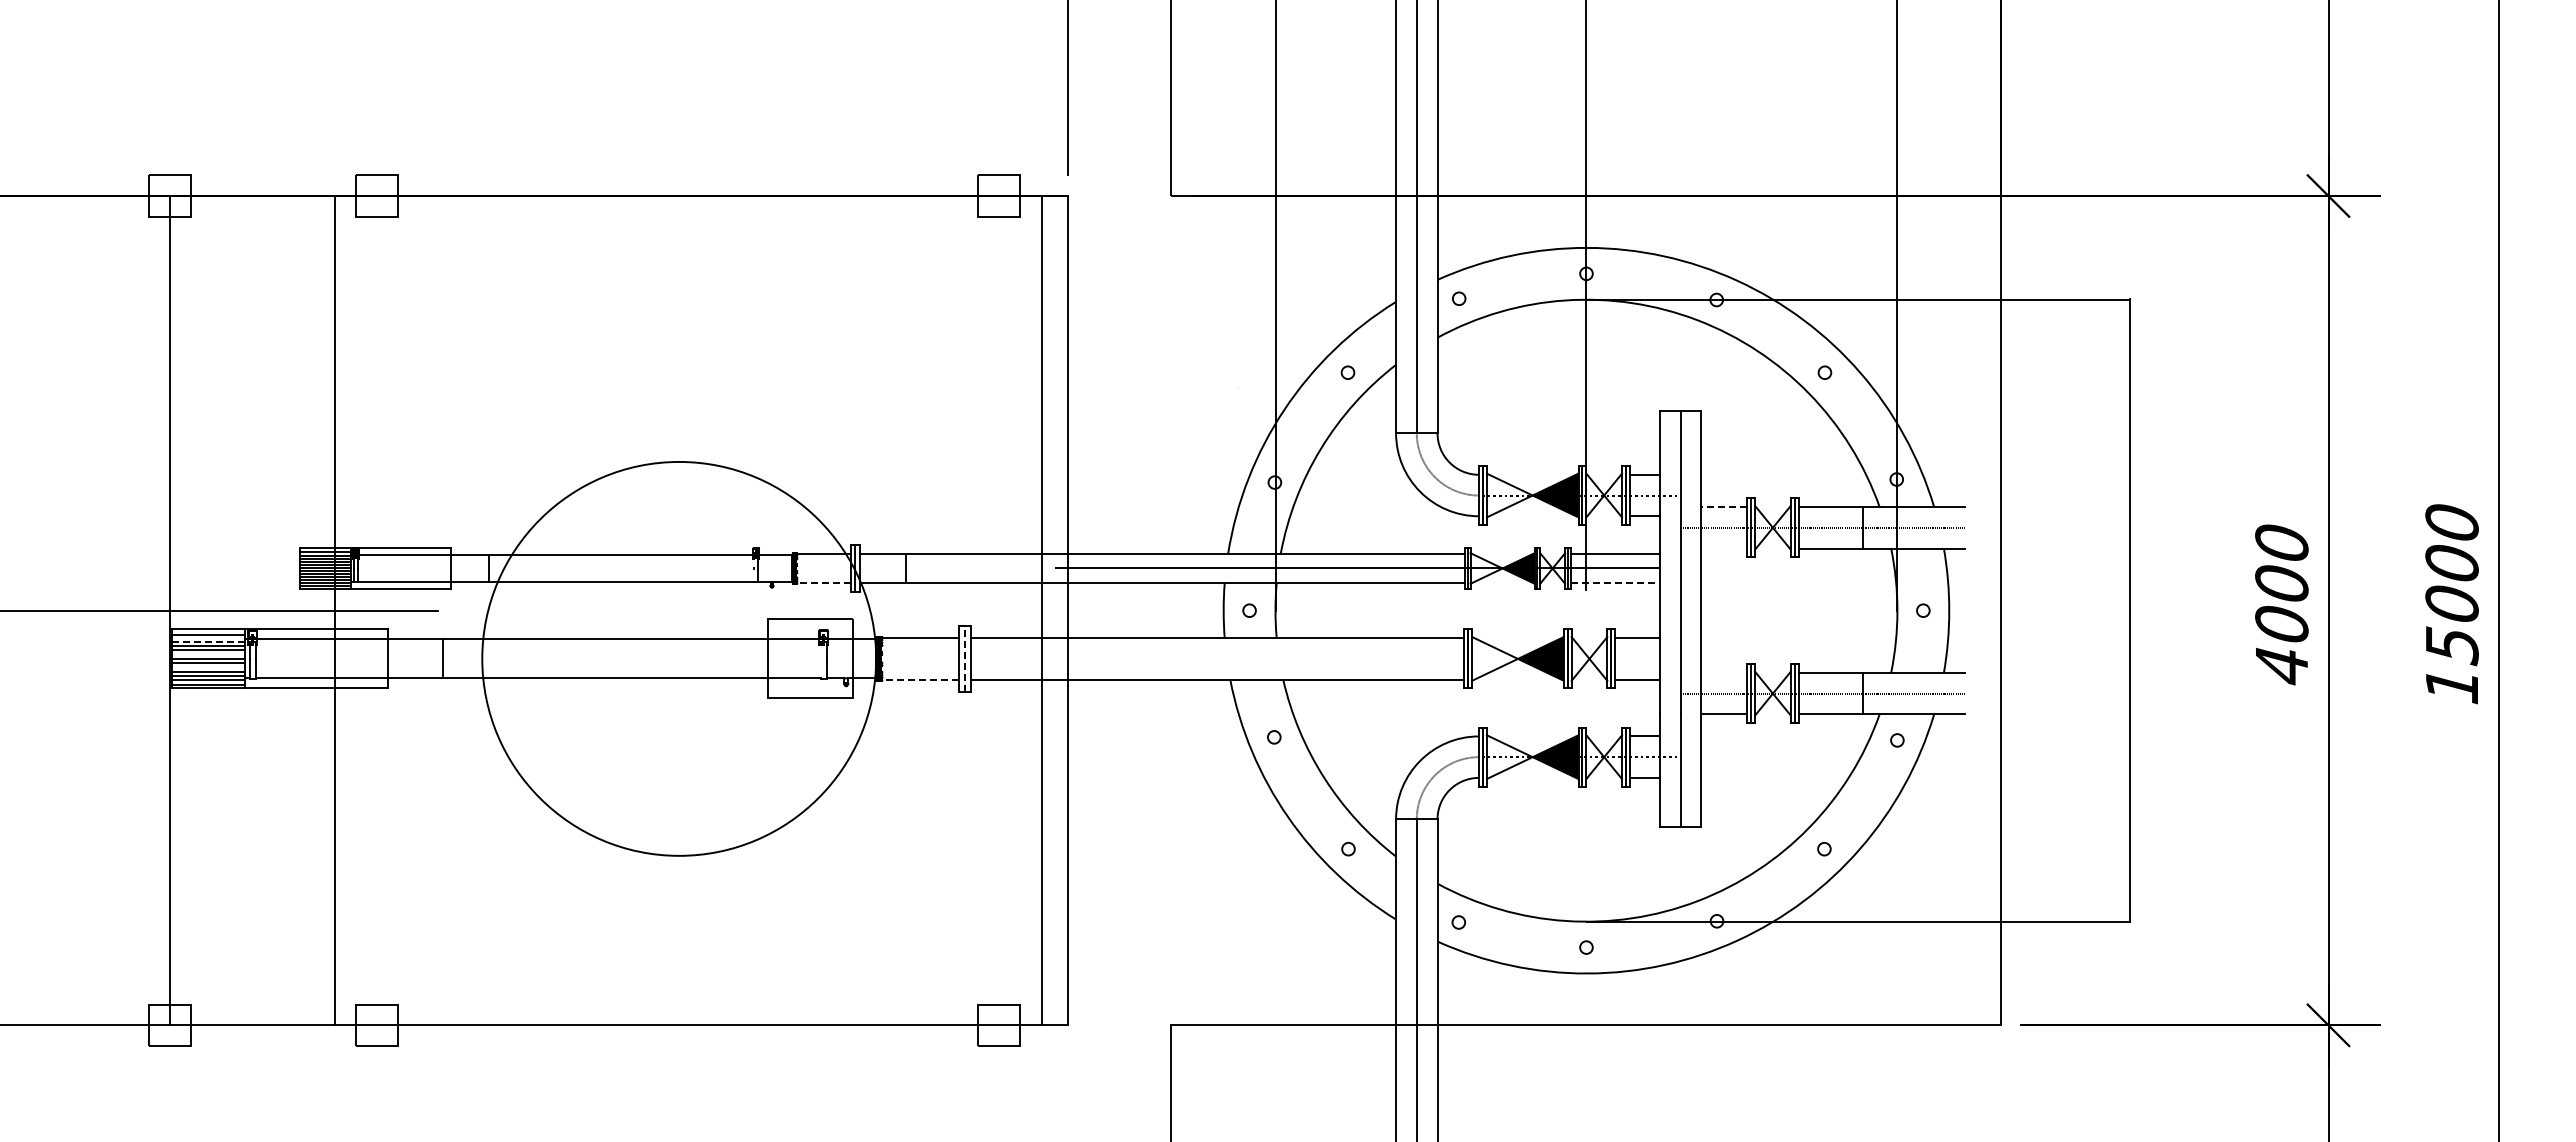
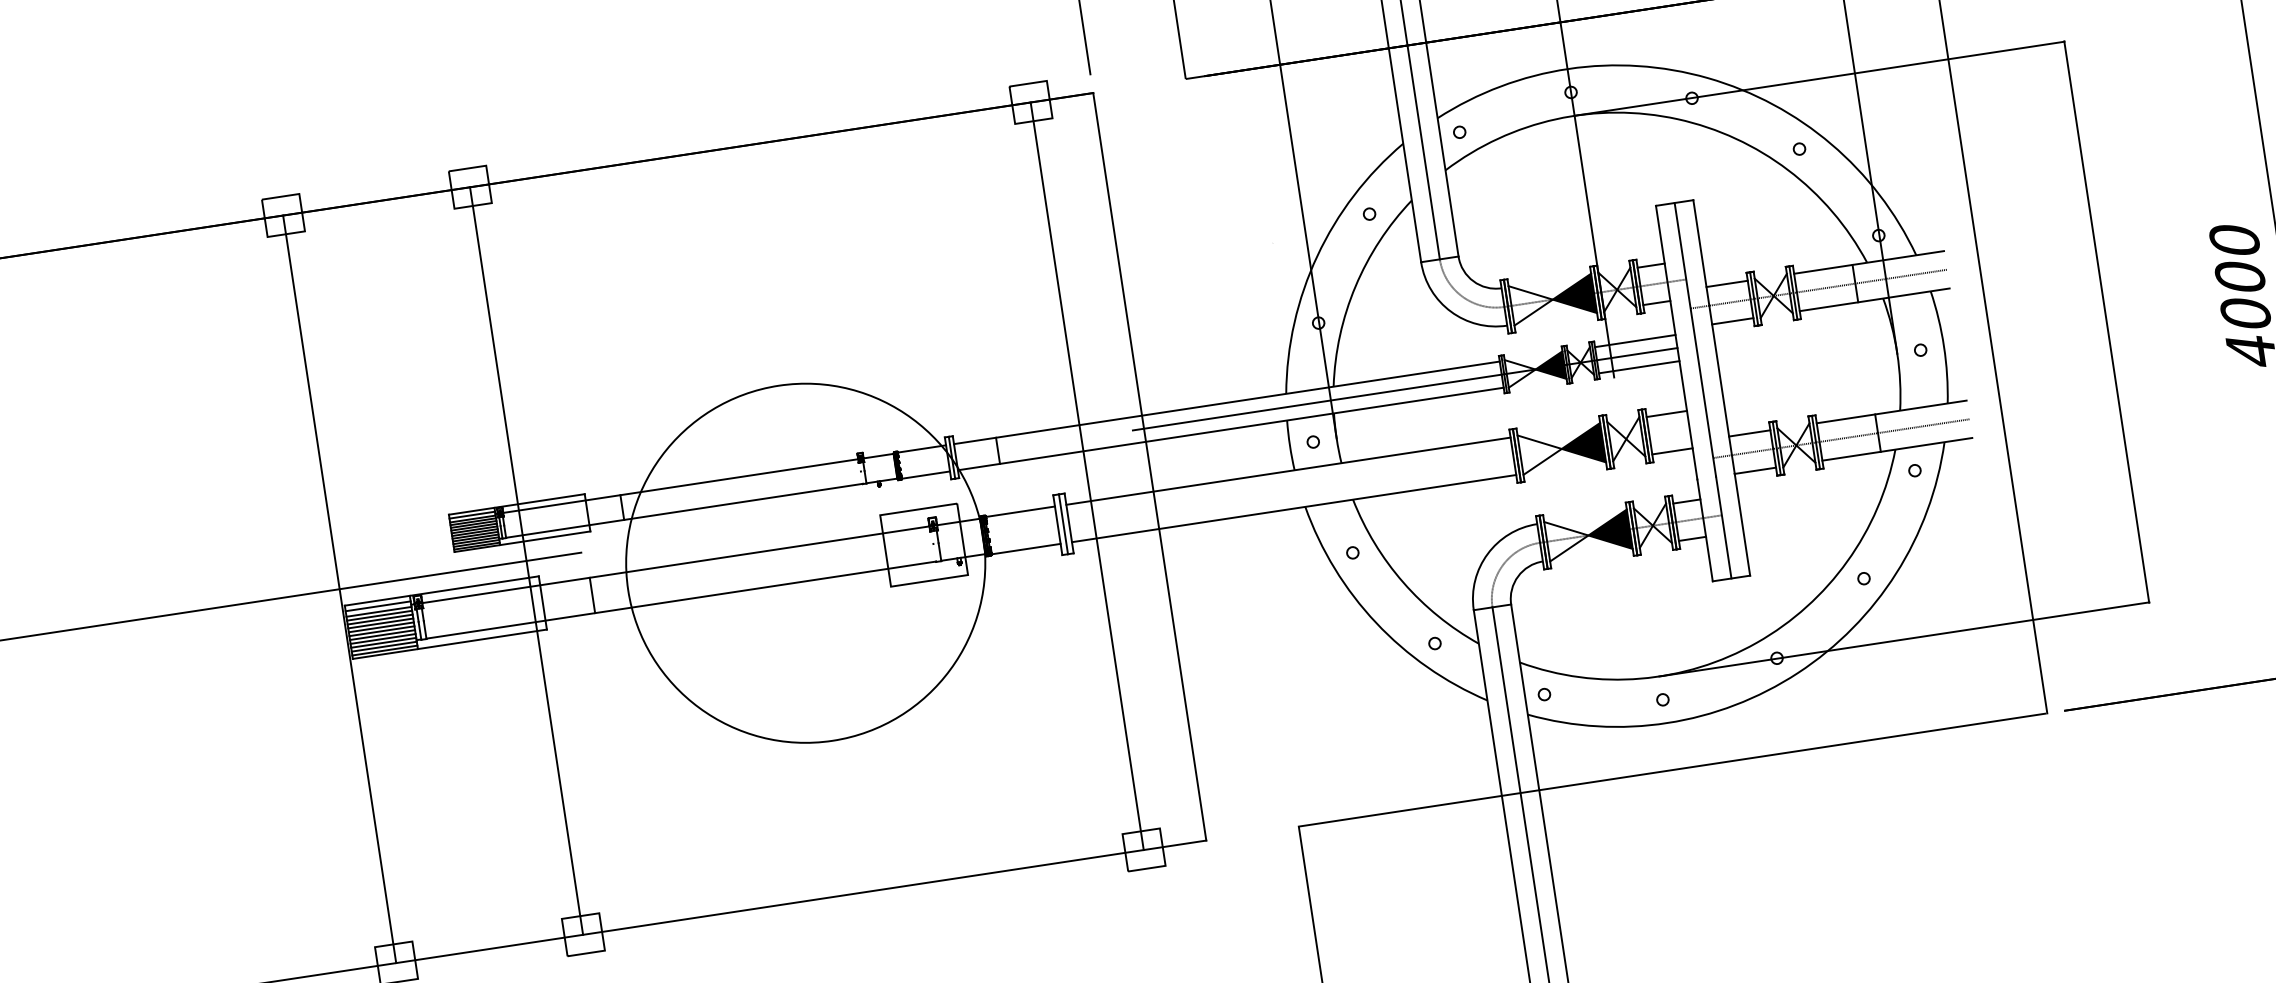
line: (1724, 507) -> (1727, 284), dashed -> solid
line: (1724, 548) -> (1732, 321), added
line: (823, 583) -> (925, 475), dashed -> solid
line: (1615, 583) -> (1639, 367), dashed -> solid
line: (334, 610) -> (526, 560), moved
line: (1041, 610) -> (1086, 476), moved
line: (208, 641) -> (379, 611), dashed -> solid
line: (208, 654) -> (380, 623), added
line: (965, 658) -> (1063, 523), dashed -> solid
line: (208, 667) -> (382, 635), added
line: (1724, 672) -> (1749, 433), added
line: (920, 679) -> (1026, 548), dashed -> solid

